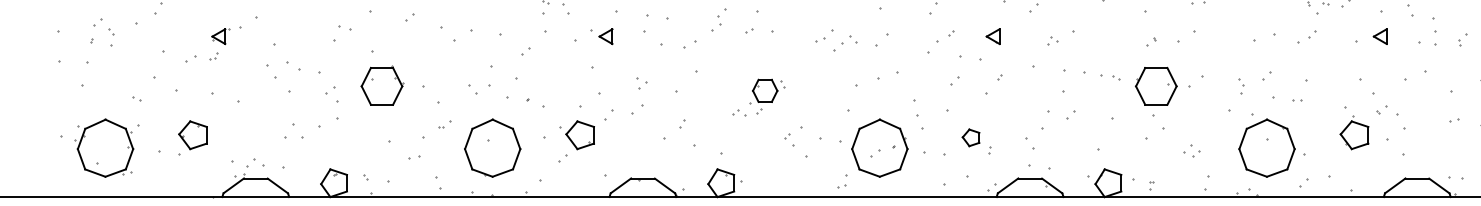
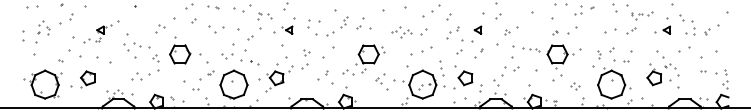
part: (61, 47) -> (23, 35), size x0.62
part: (758, 96) -> (363, 59), size x1.67
part: (975, 141) -> (469, 81), size x1.67

